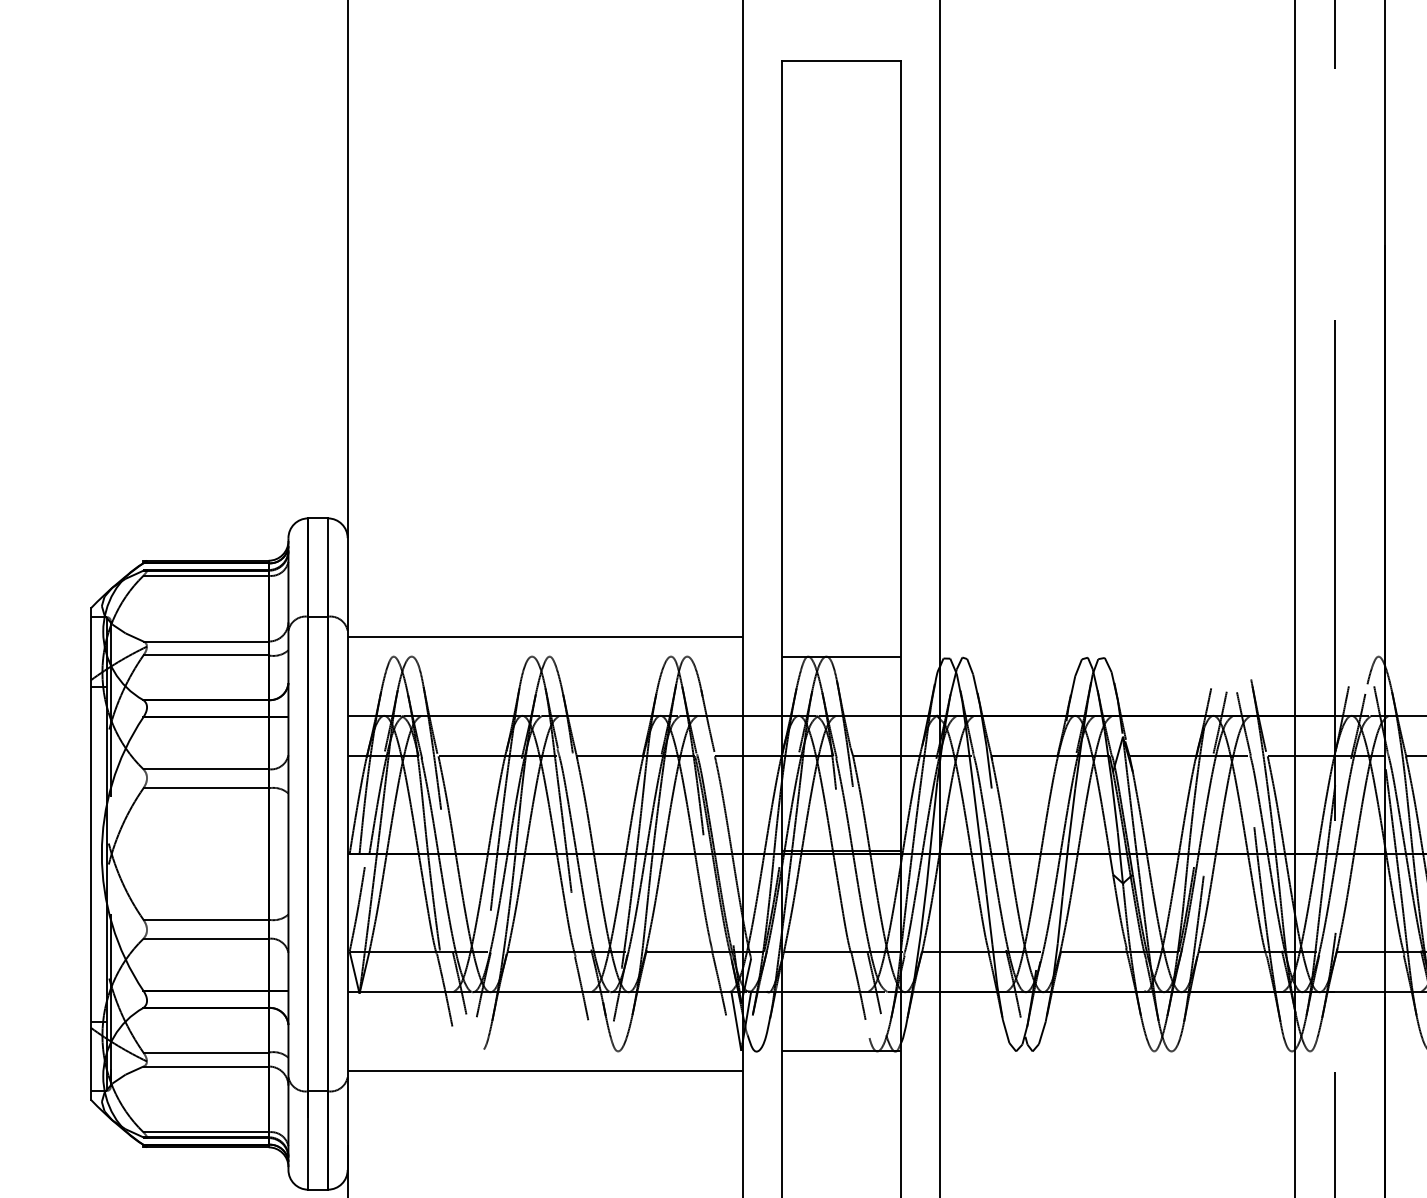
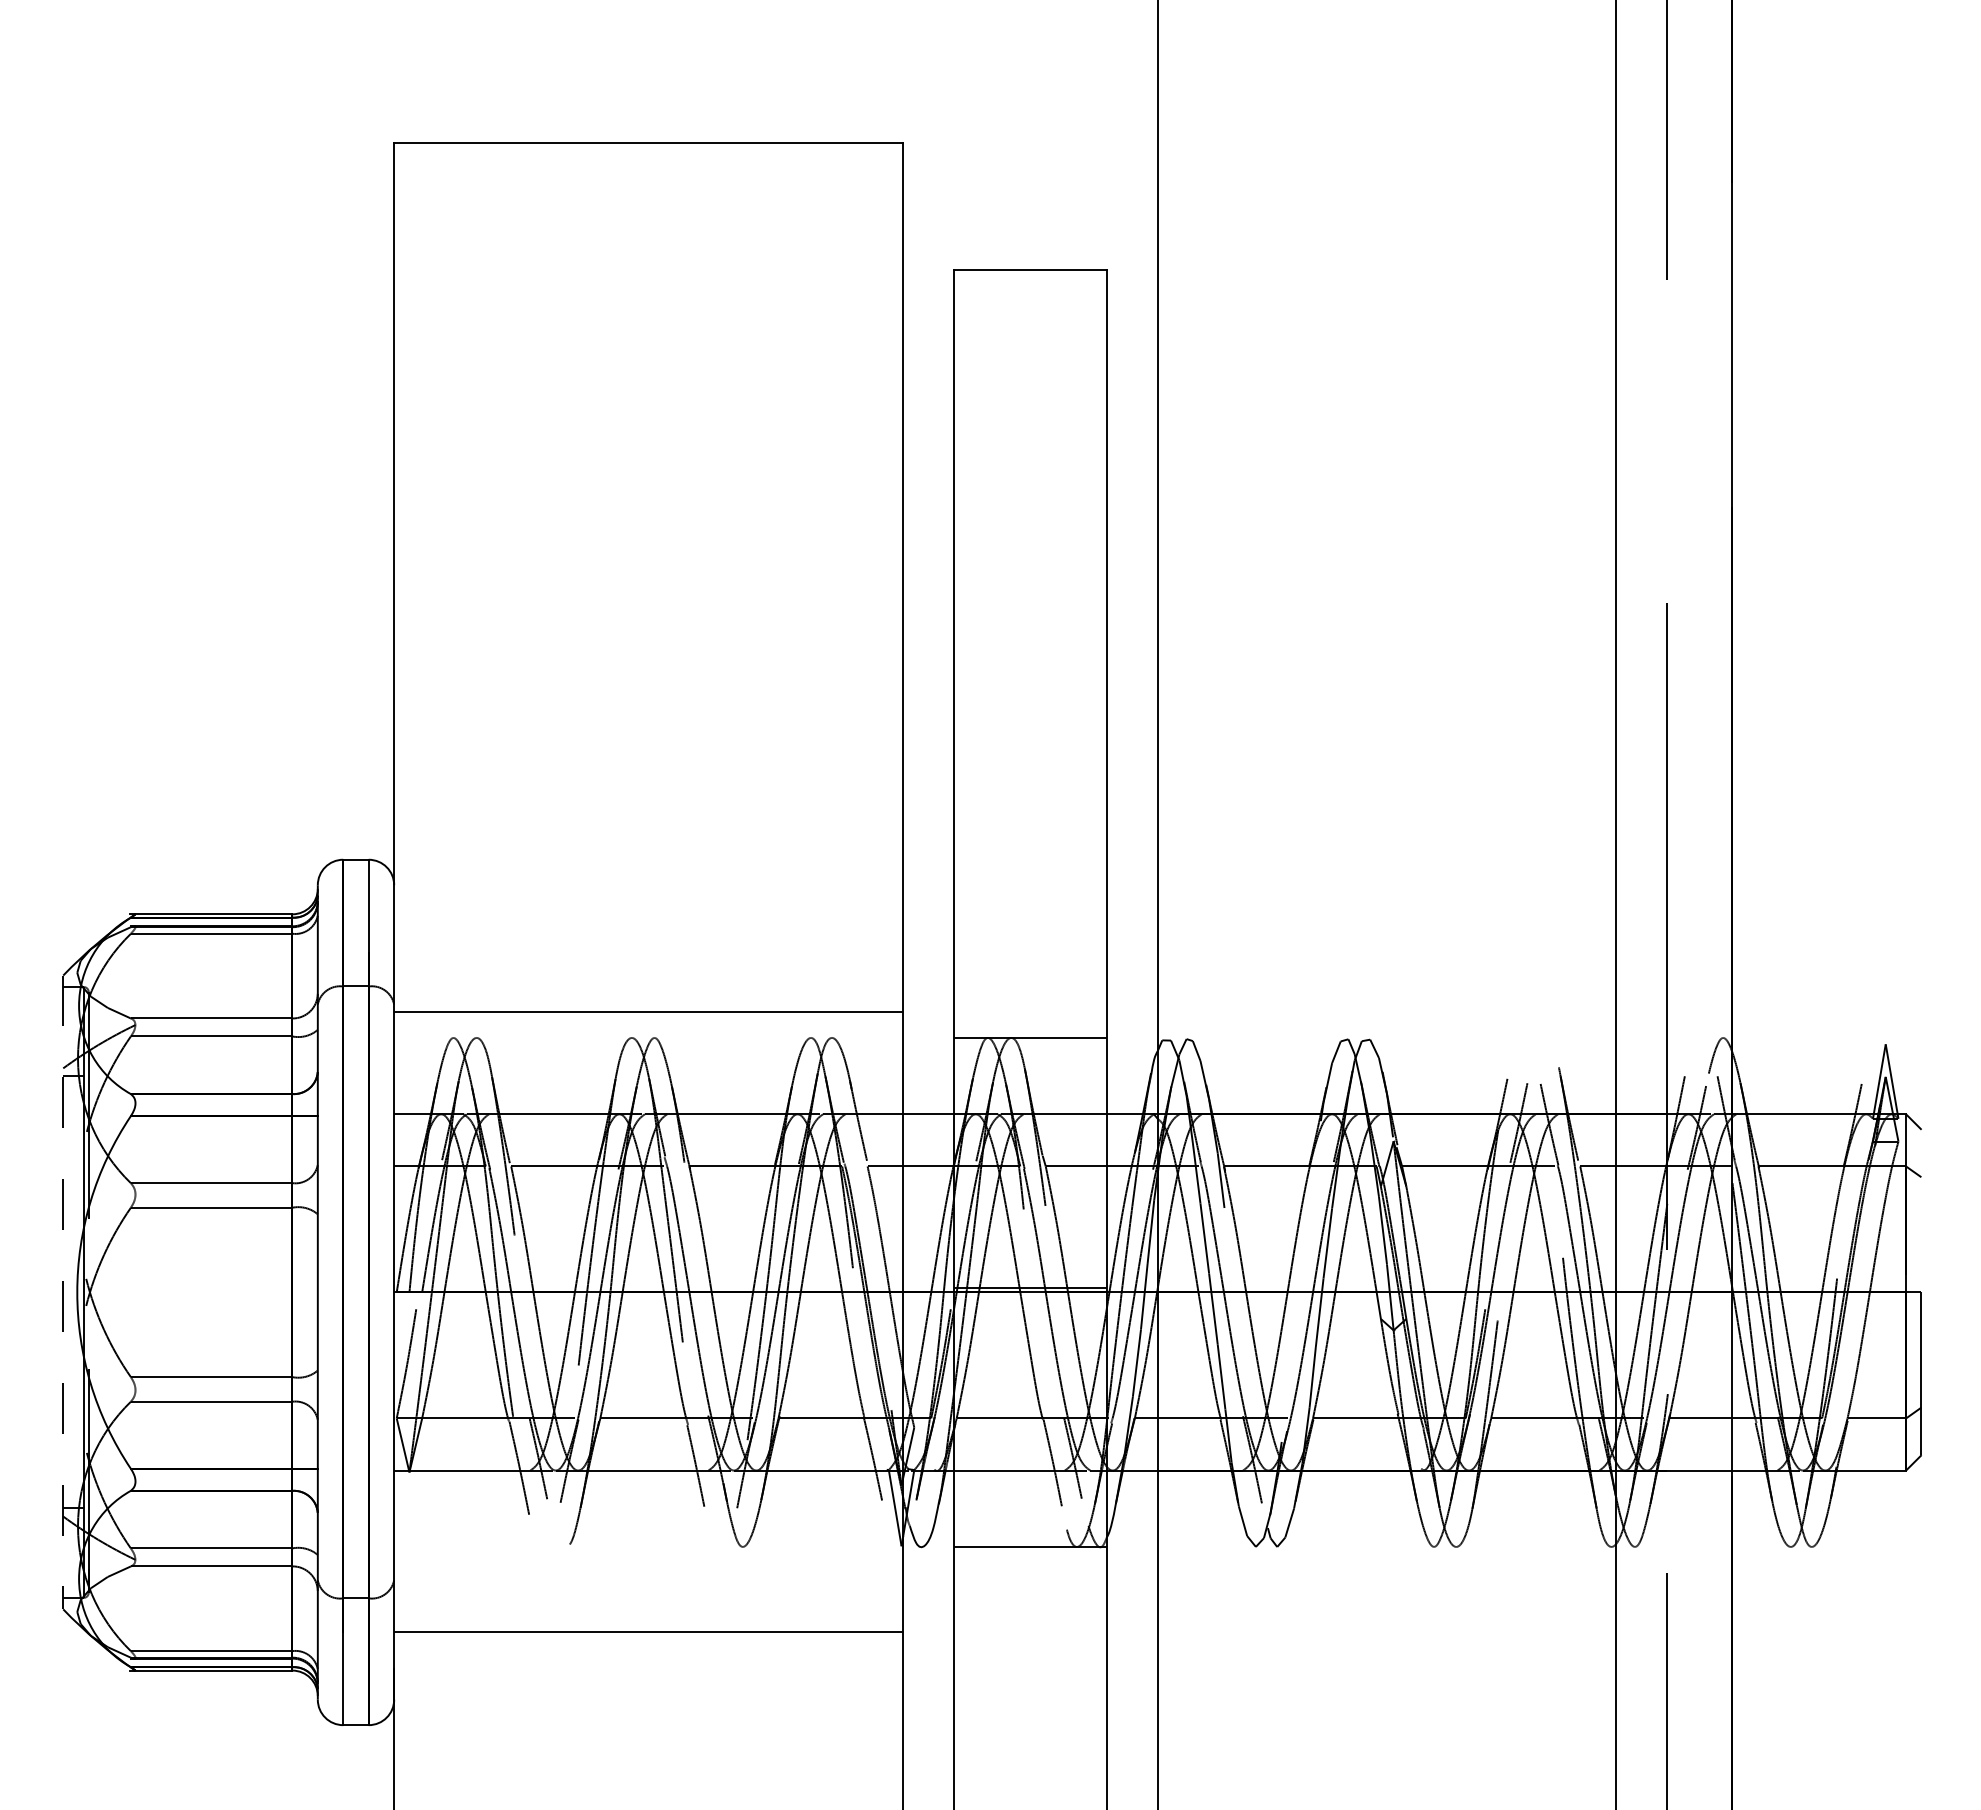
line: (91, 854) -> (63, 1292), solid -> dashed
line: (544, 1071) -> (648, 1632), moved

